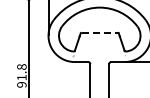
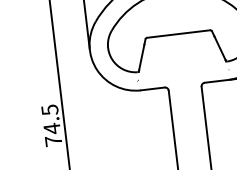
line: (100, 32) -> (179, 33), dashed -> solid
text: (21, 75) -> (50, 124), 91.8 -> 74.5

